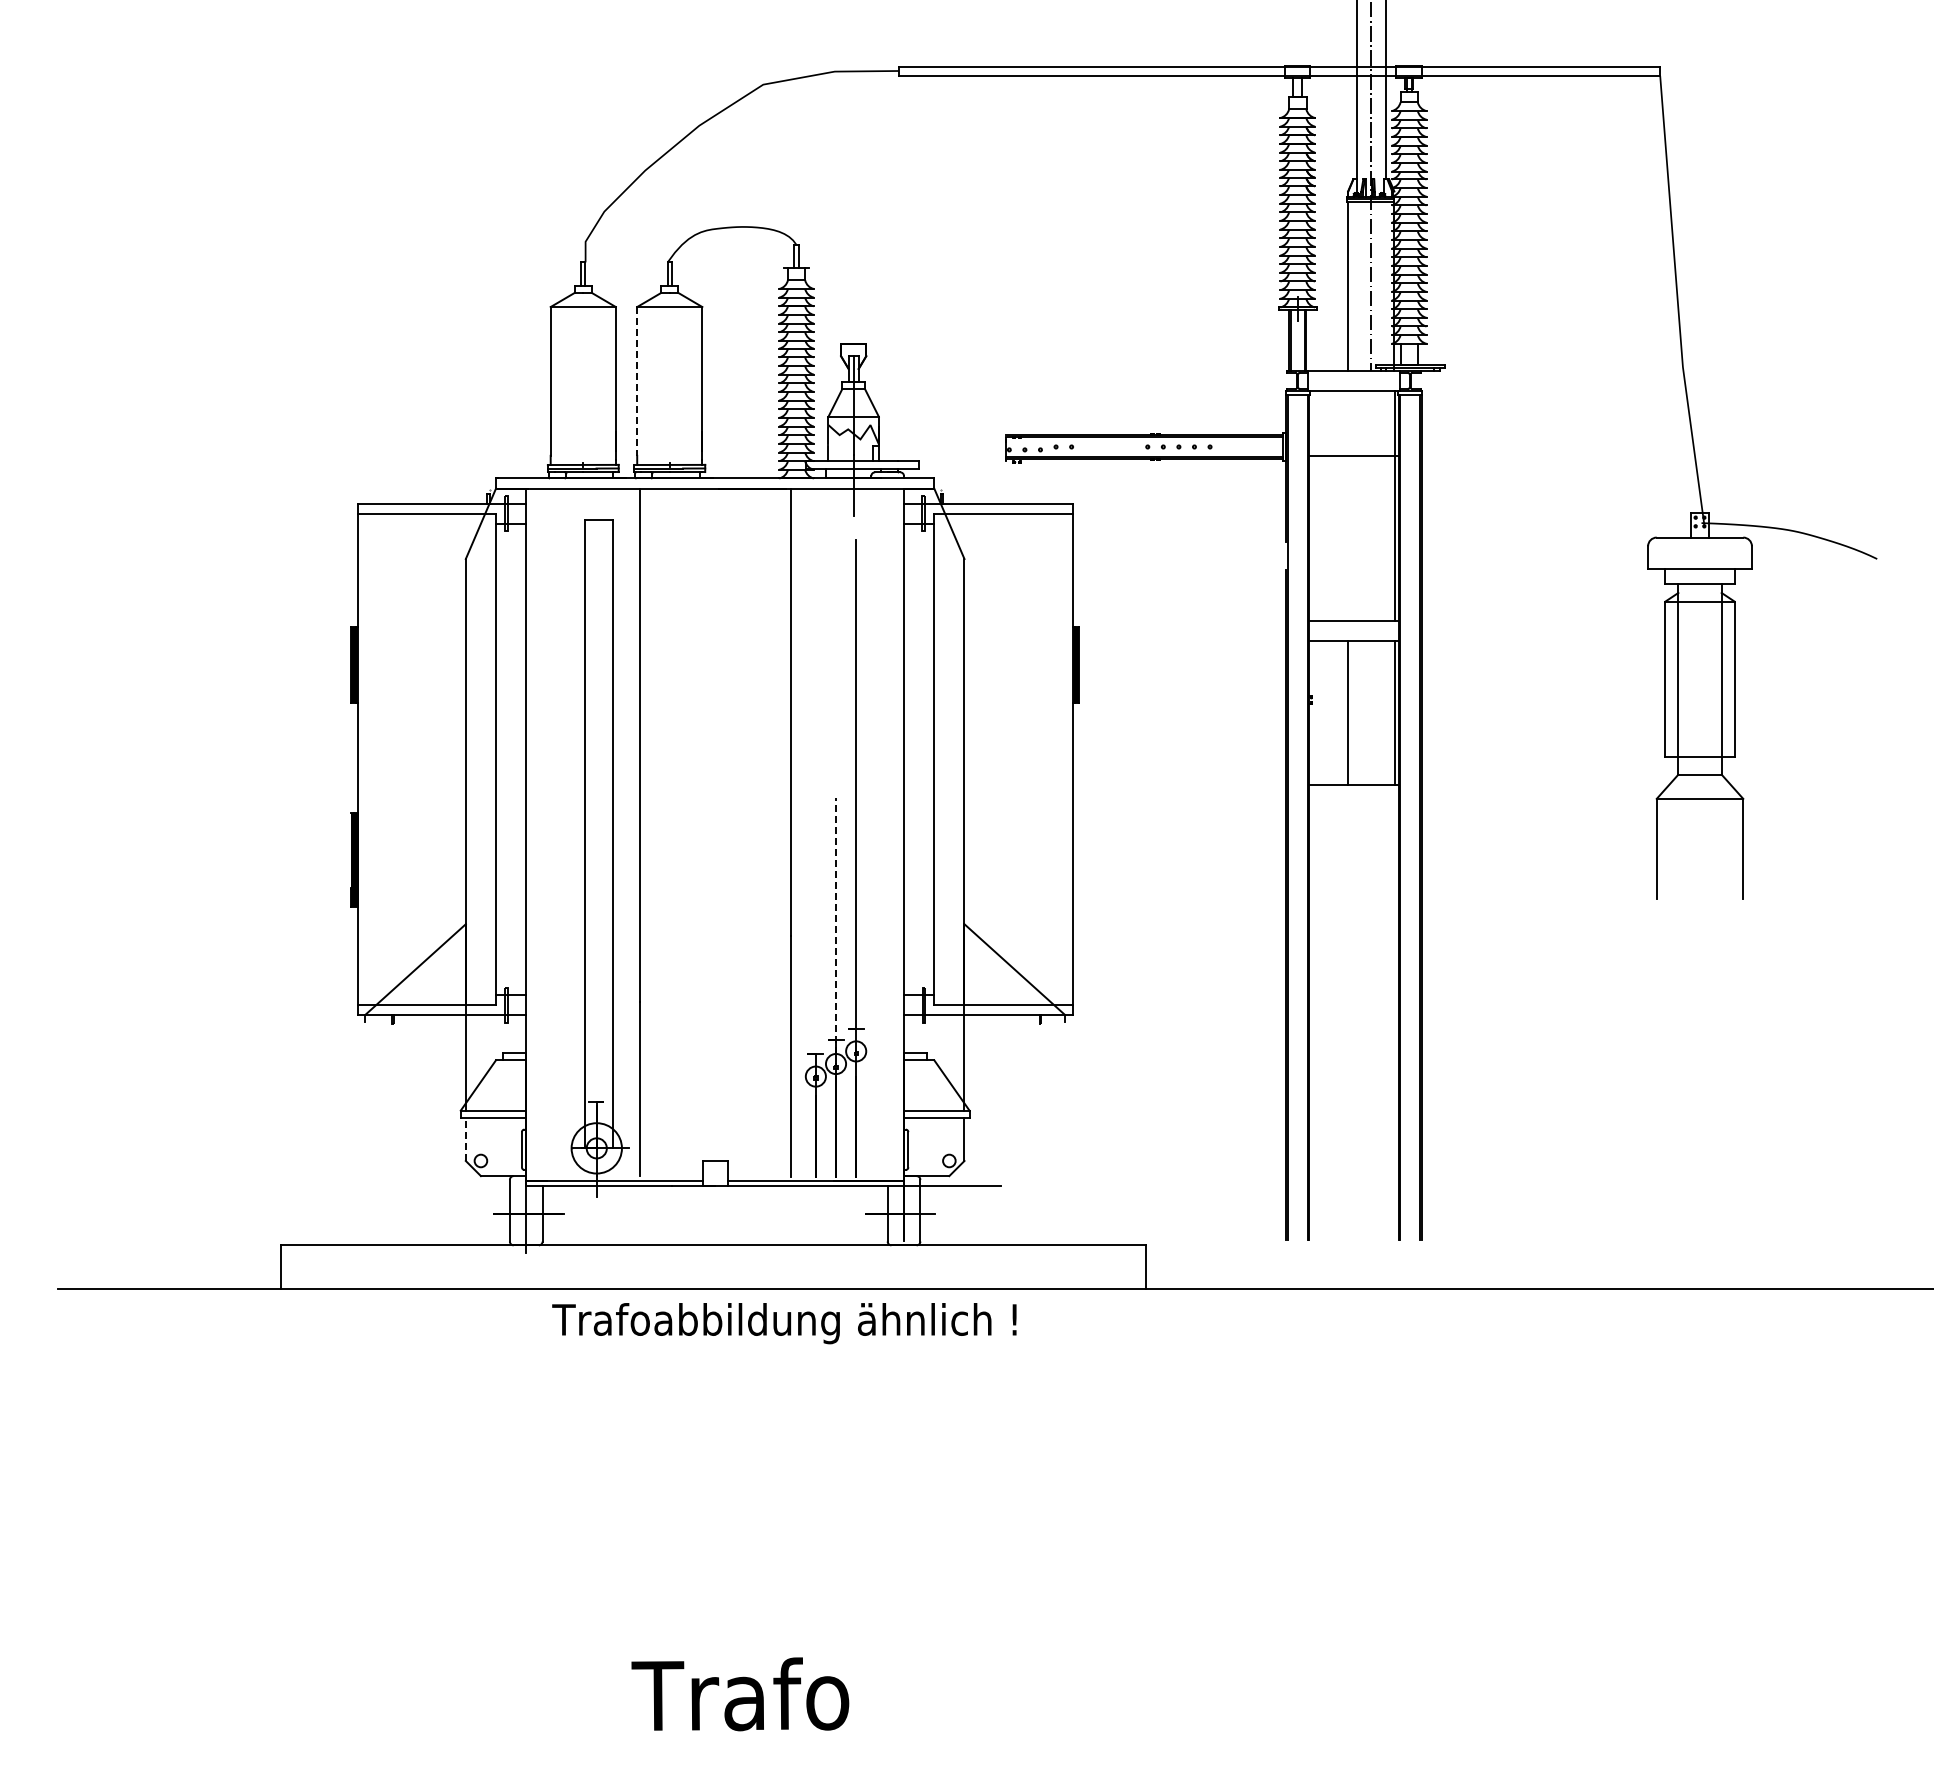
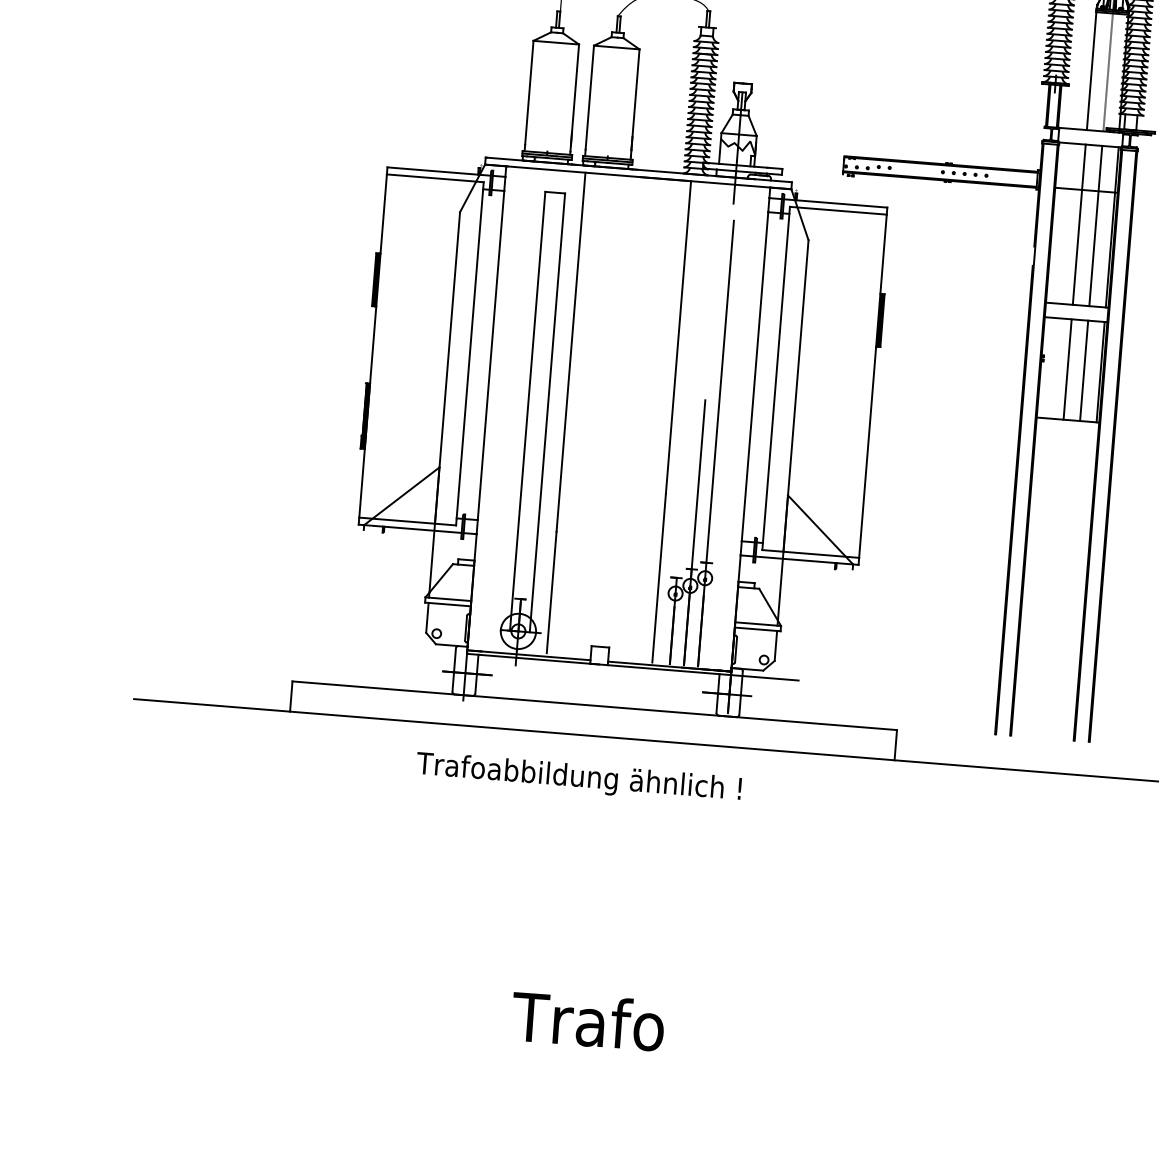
line: (637, 381) -> (590, 97), dashed -> solid
line: (1347, 505) -> (1079, 224), added
line: (1371, 505) -> (1095, 225), added
line: (1371, 713) -> (1084, 371), added
line: (836, 926) -> (698, 489), dashed -> solid
line: (465, 1139) -> (427, 617), dashed -> solid
text: (784, 1323) -> (578, 778), moved

